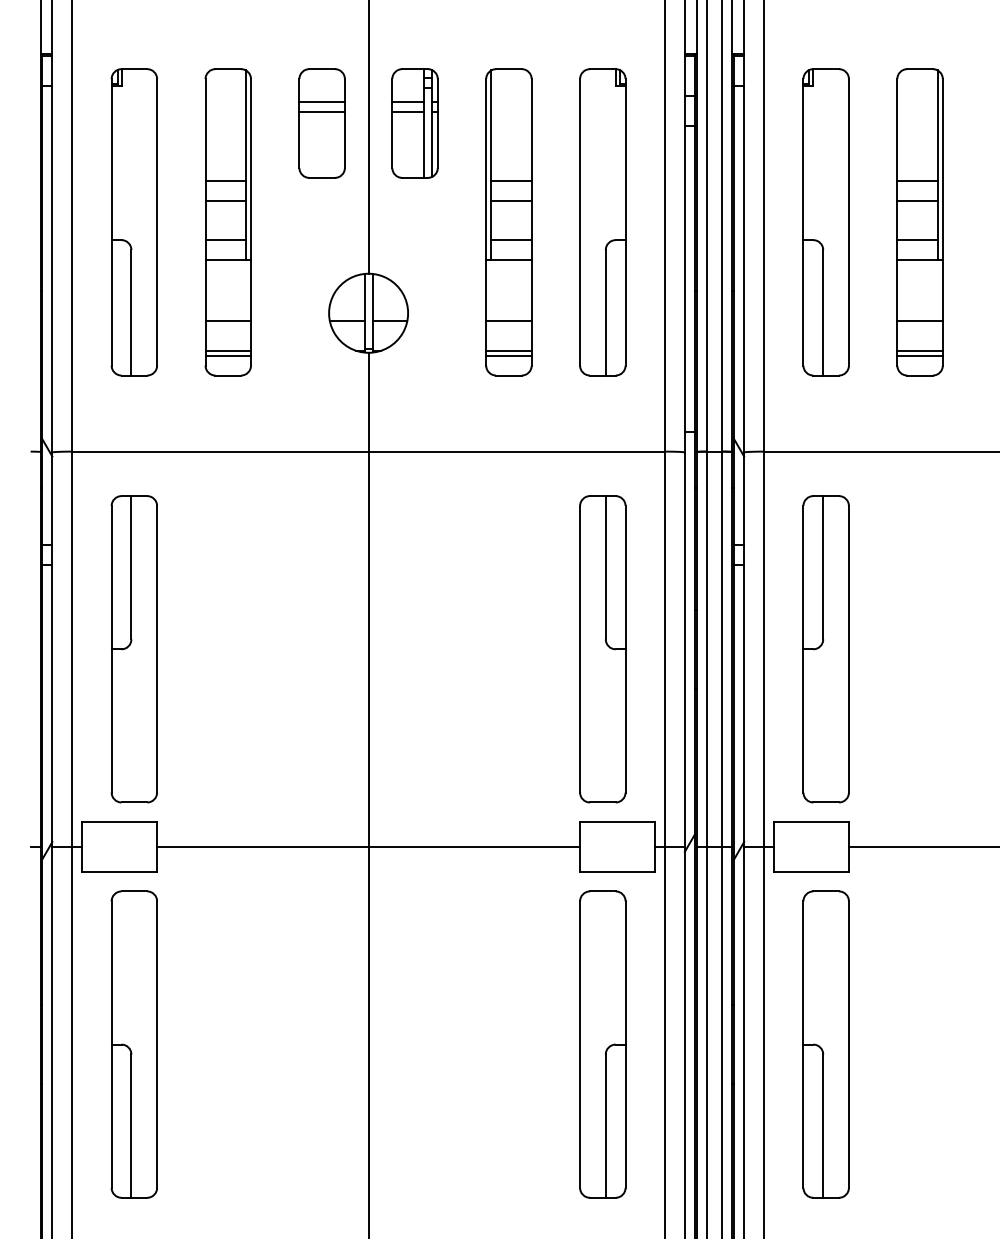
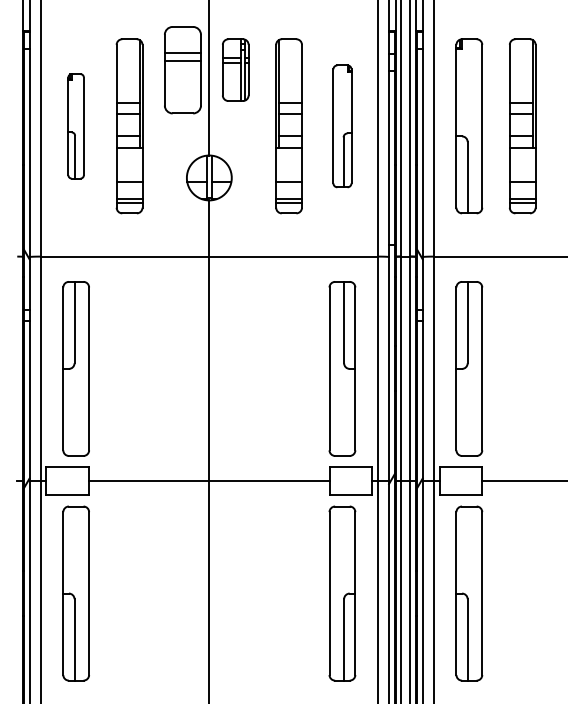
part: (321, 122) -> (182, 69), size x1.4
part: (133, 222) -> (75, 126), size x0.6
part: (602, 222) -> (342, 126), size x0.7

